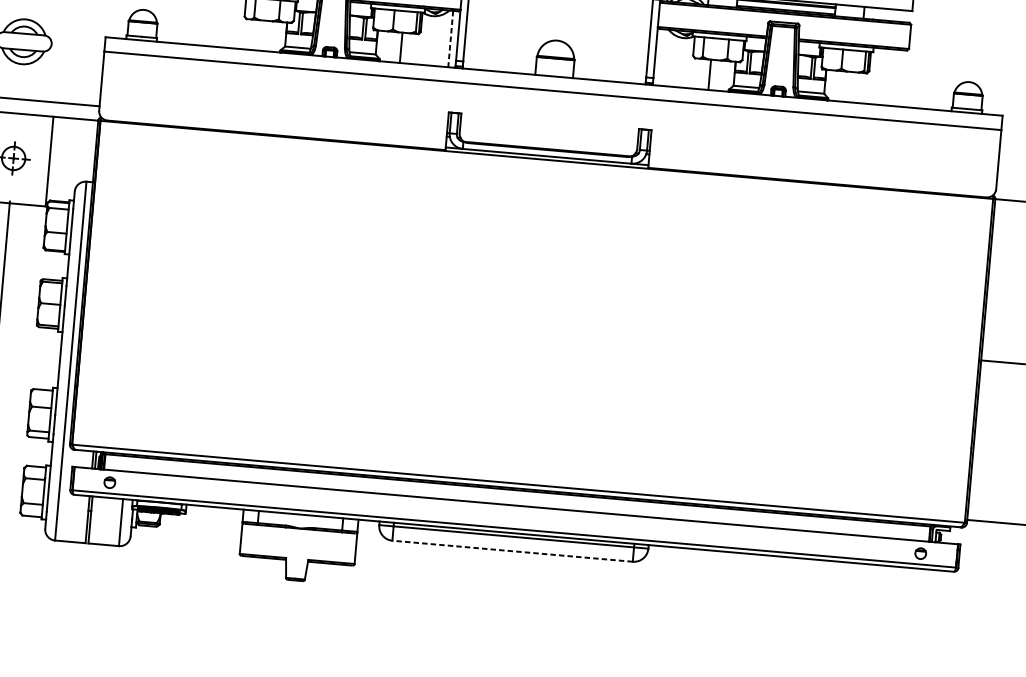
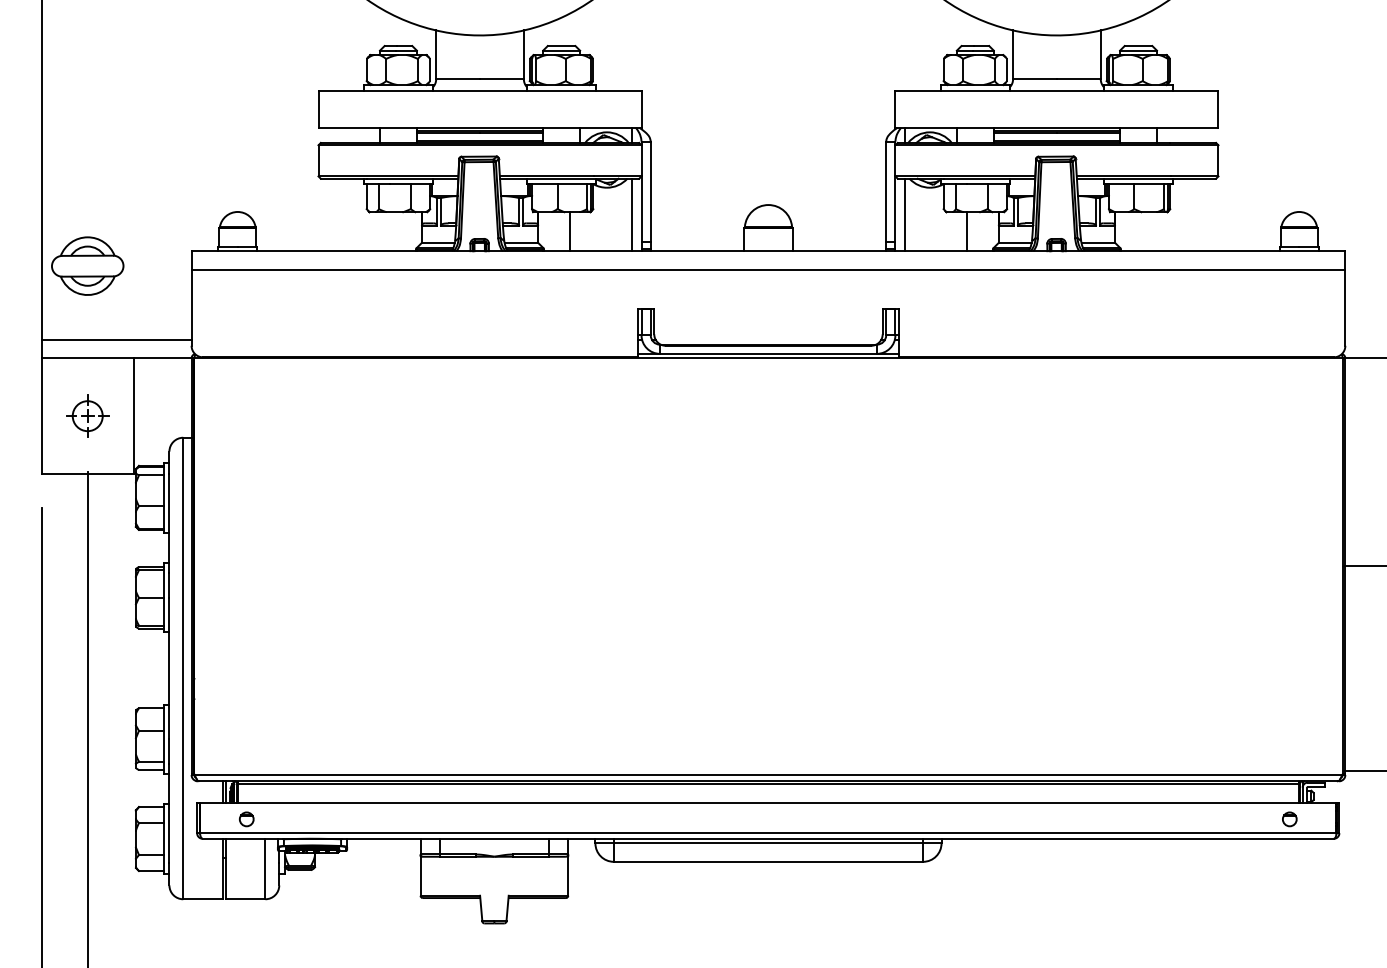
line: (450, 39) -> (632, 215), dashed -> solid
line: (662, 57) -> (904, 214), added
line: (512, 550) -> (768, 861), dashed -> solid

